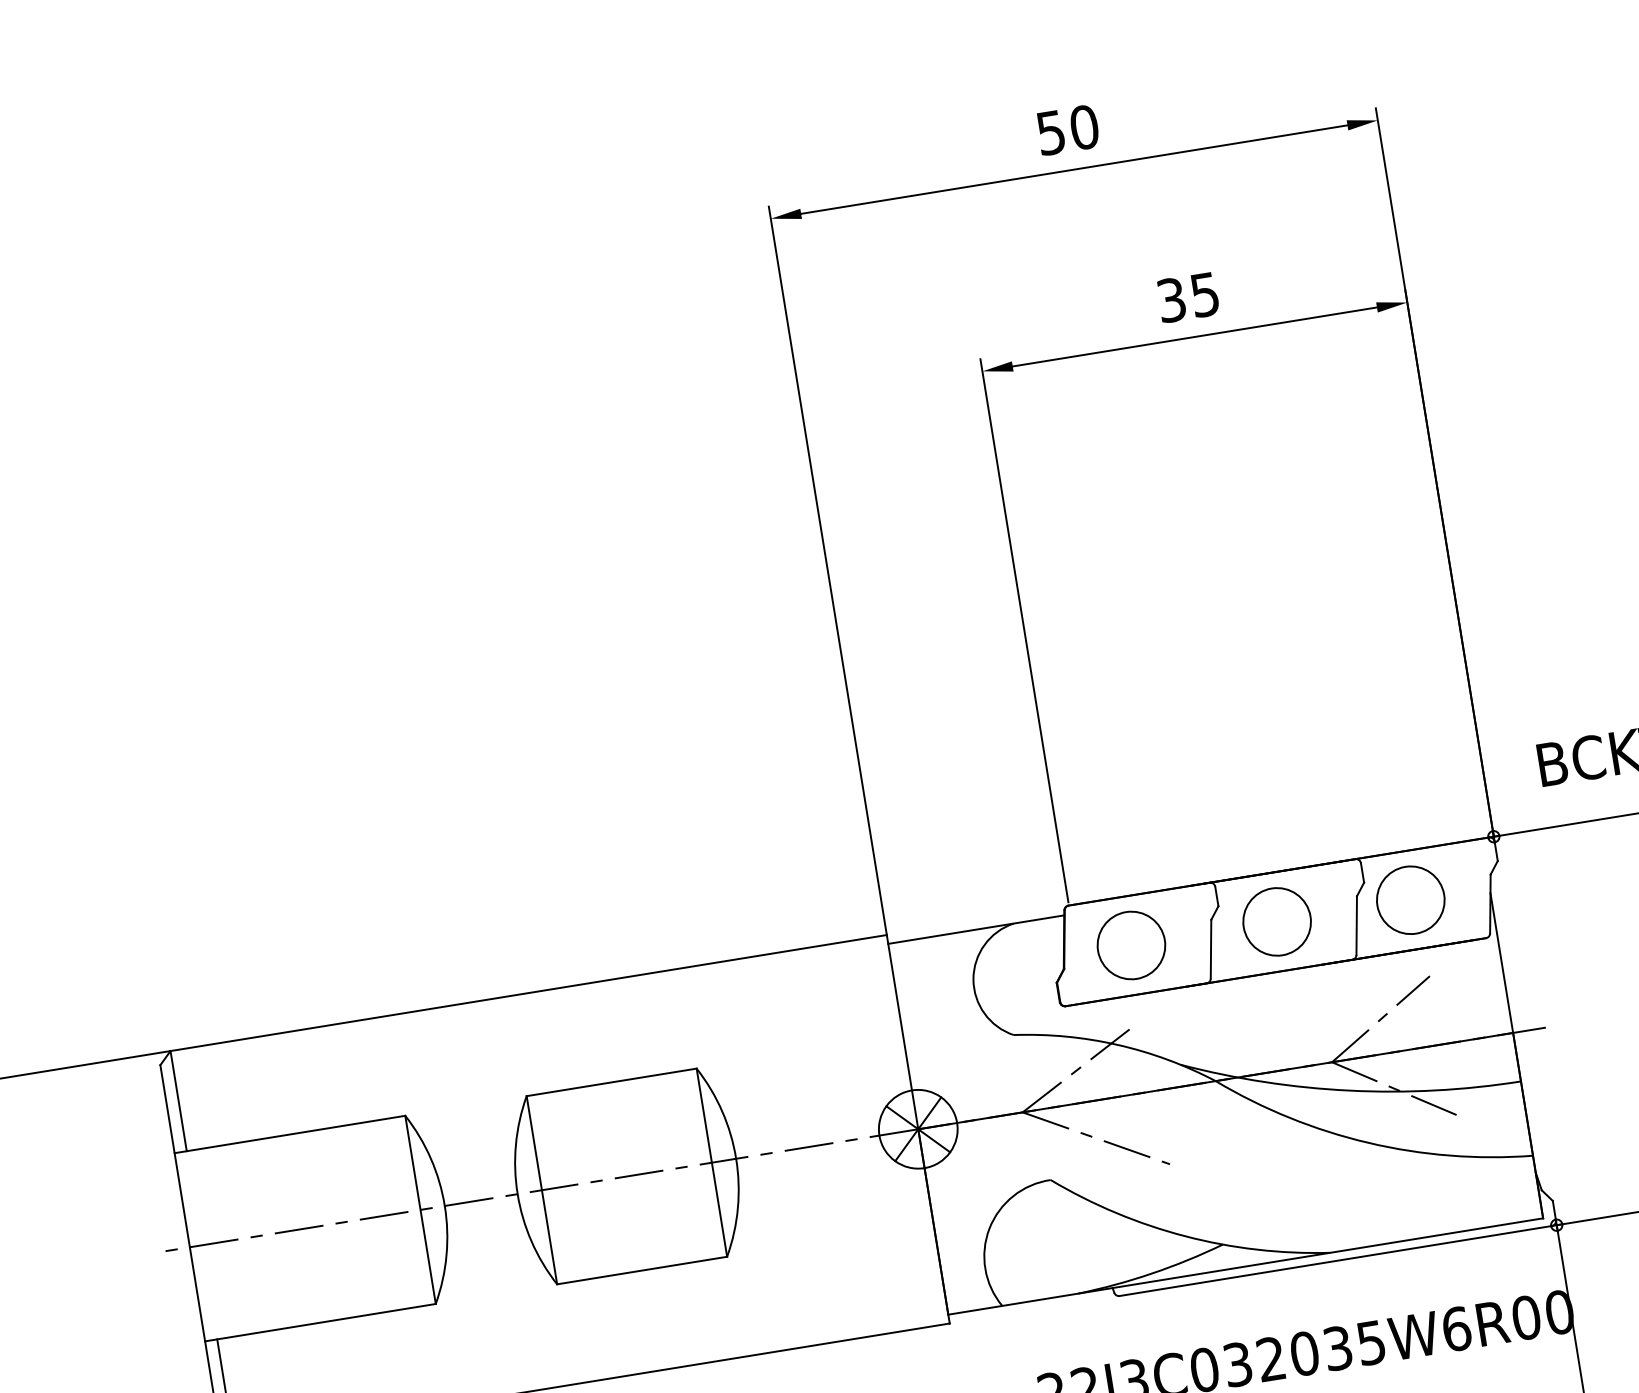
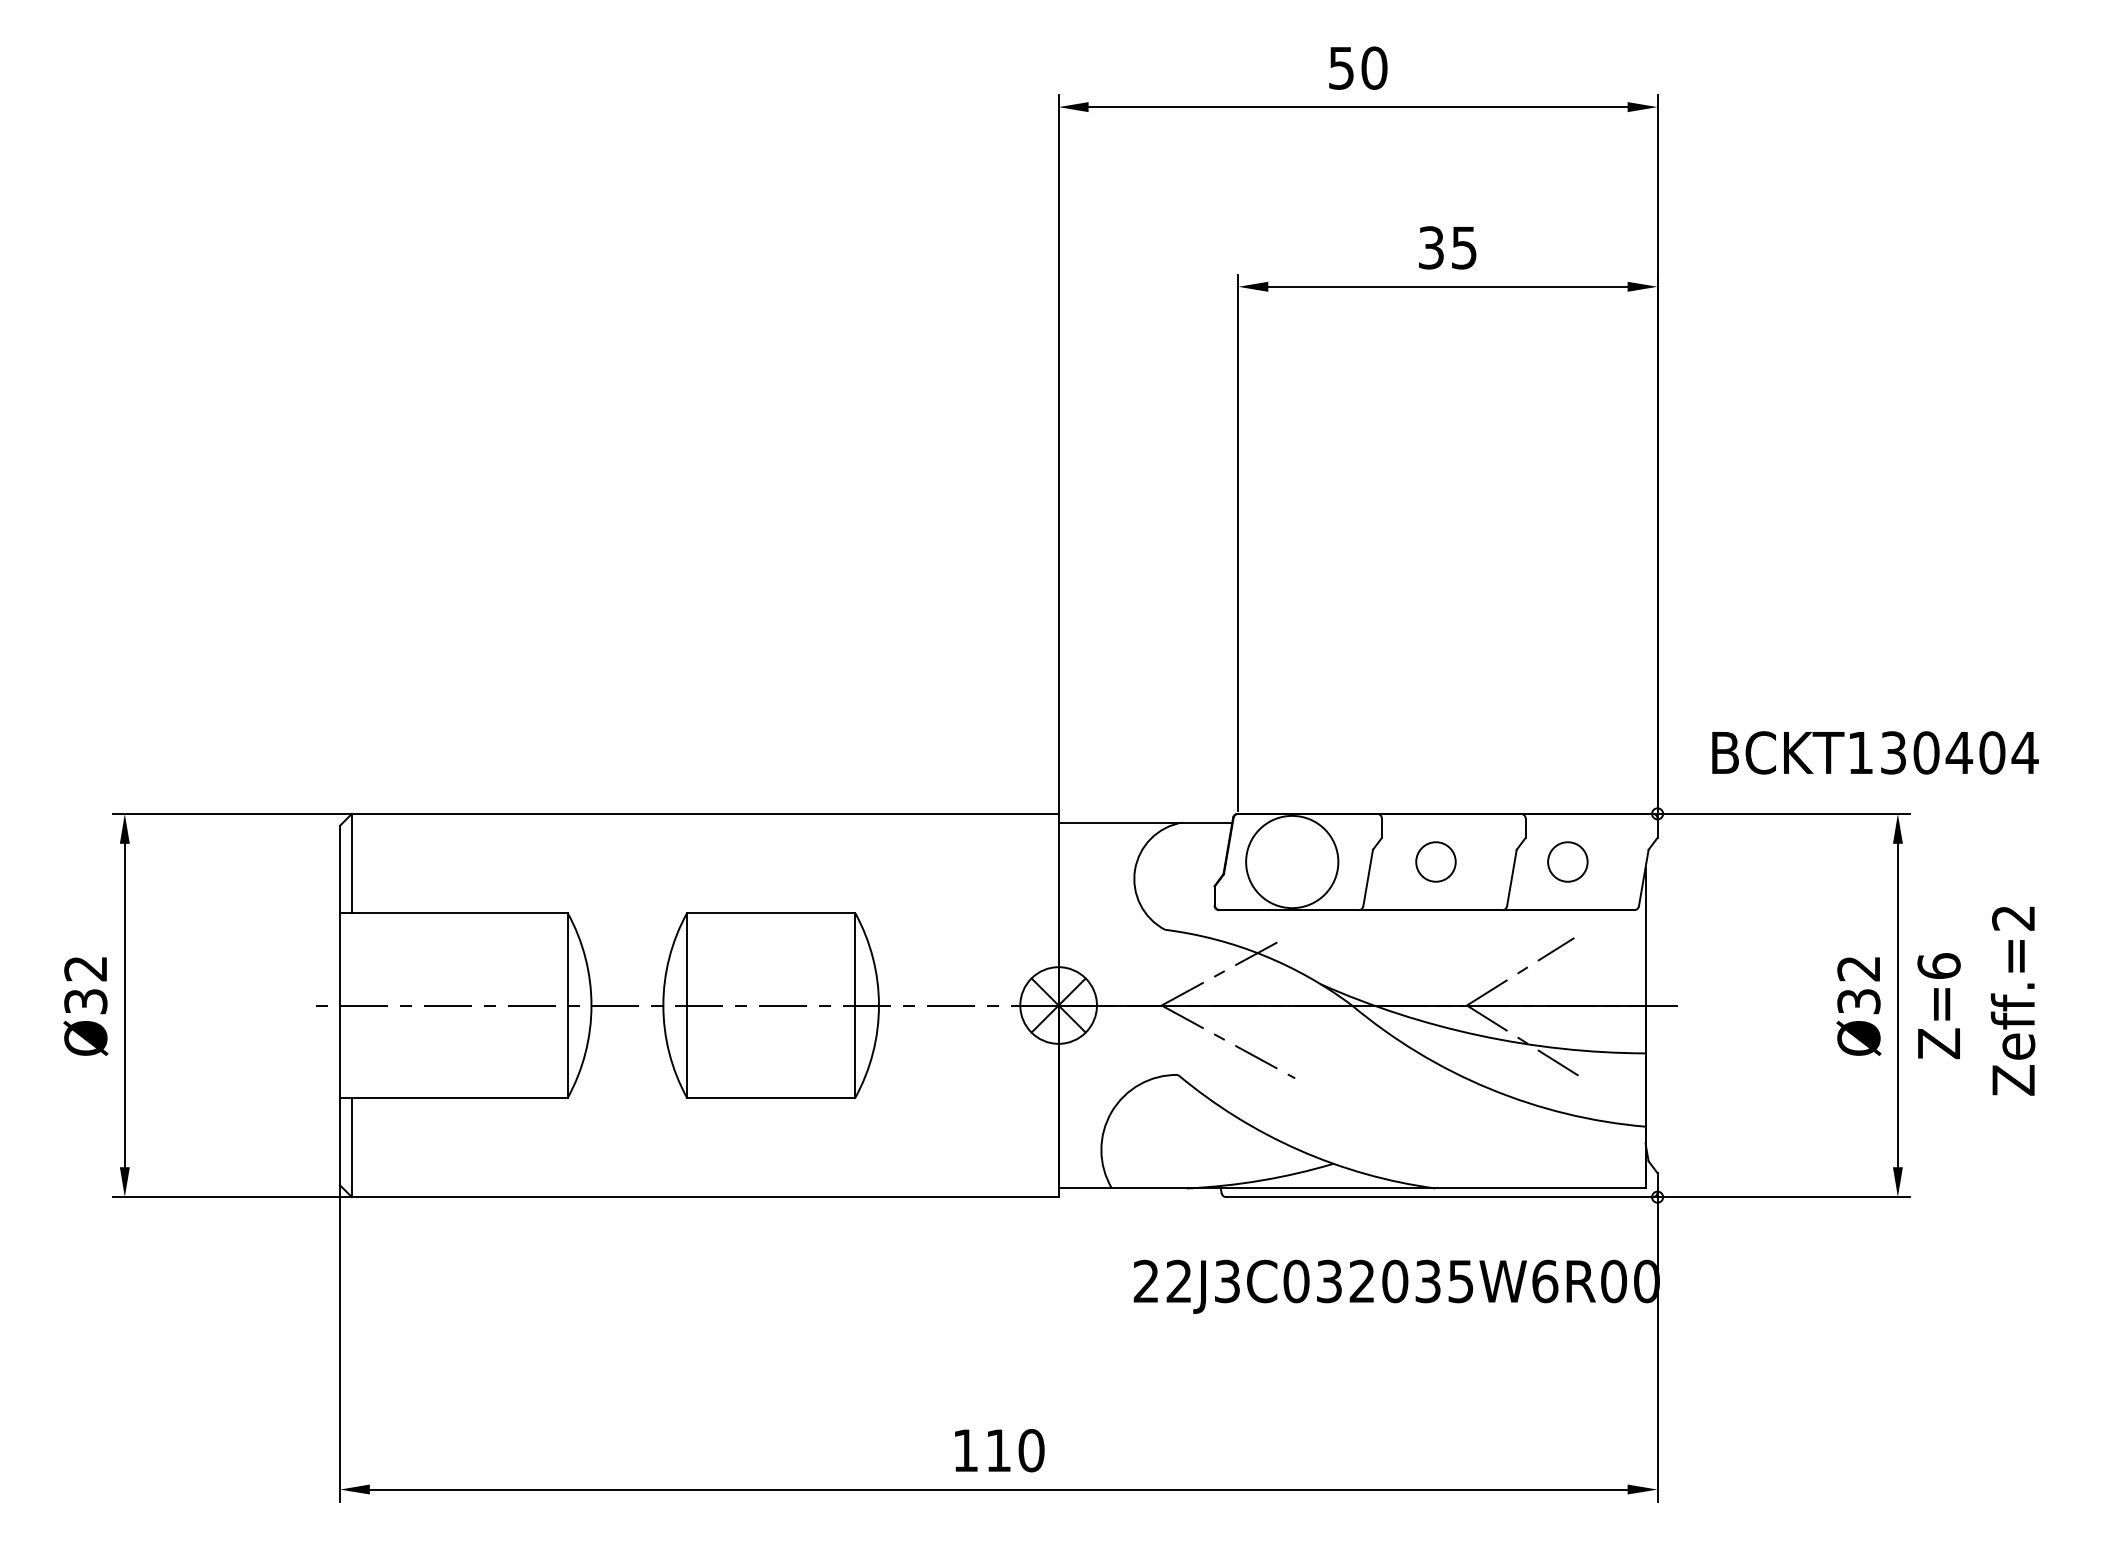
circle: (1410, 899) -> (1567, 861), size x0.6
circle: (1276, 921) -> (1435, 861), size x0.6
circle: (1131, 944) -> (1292, 861), size x1.4

